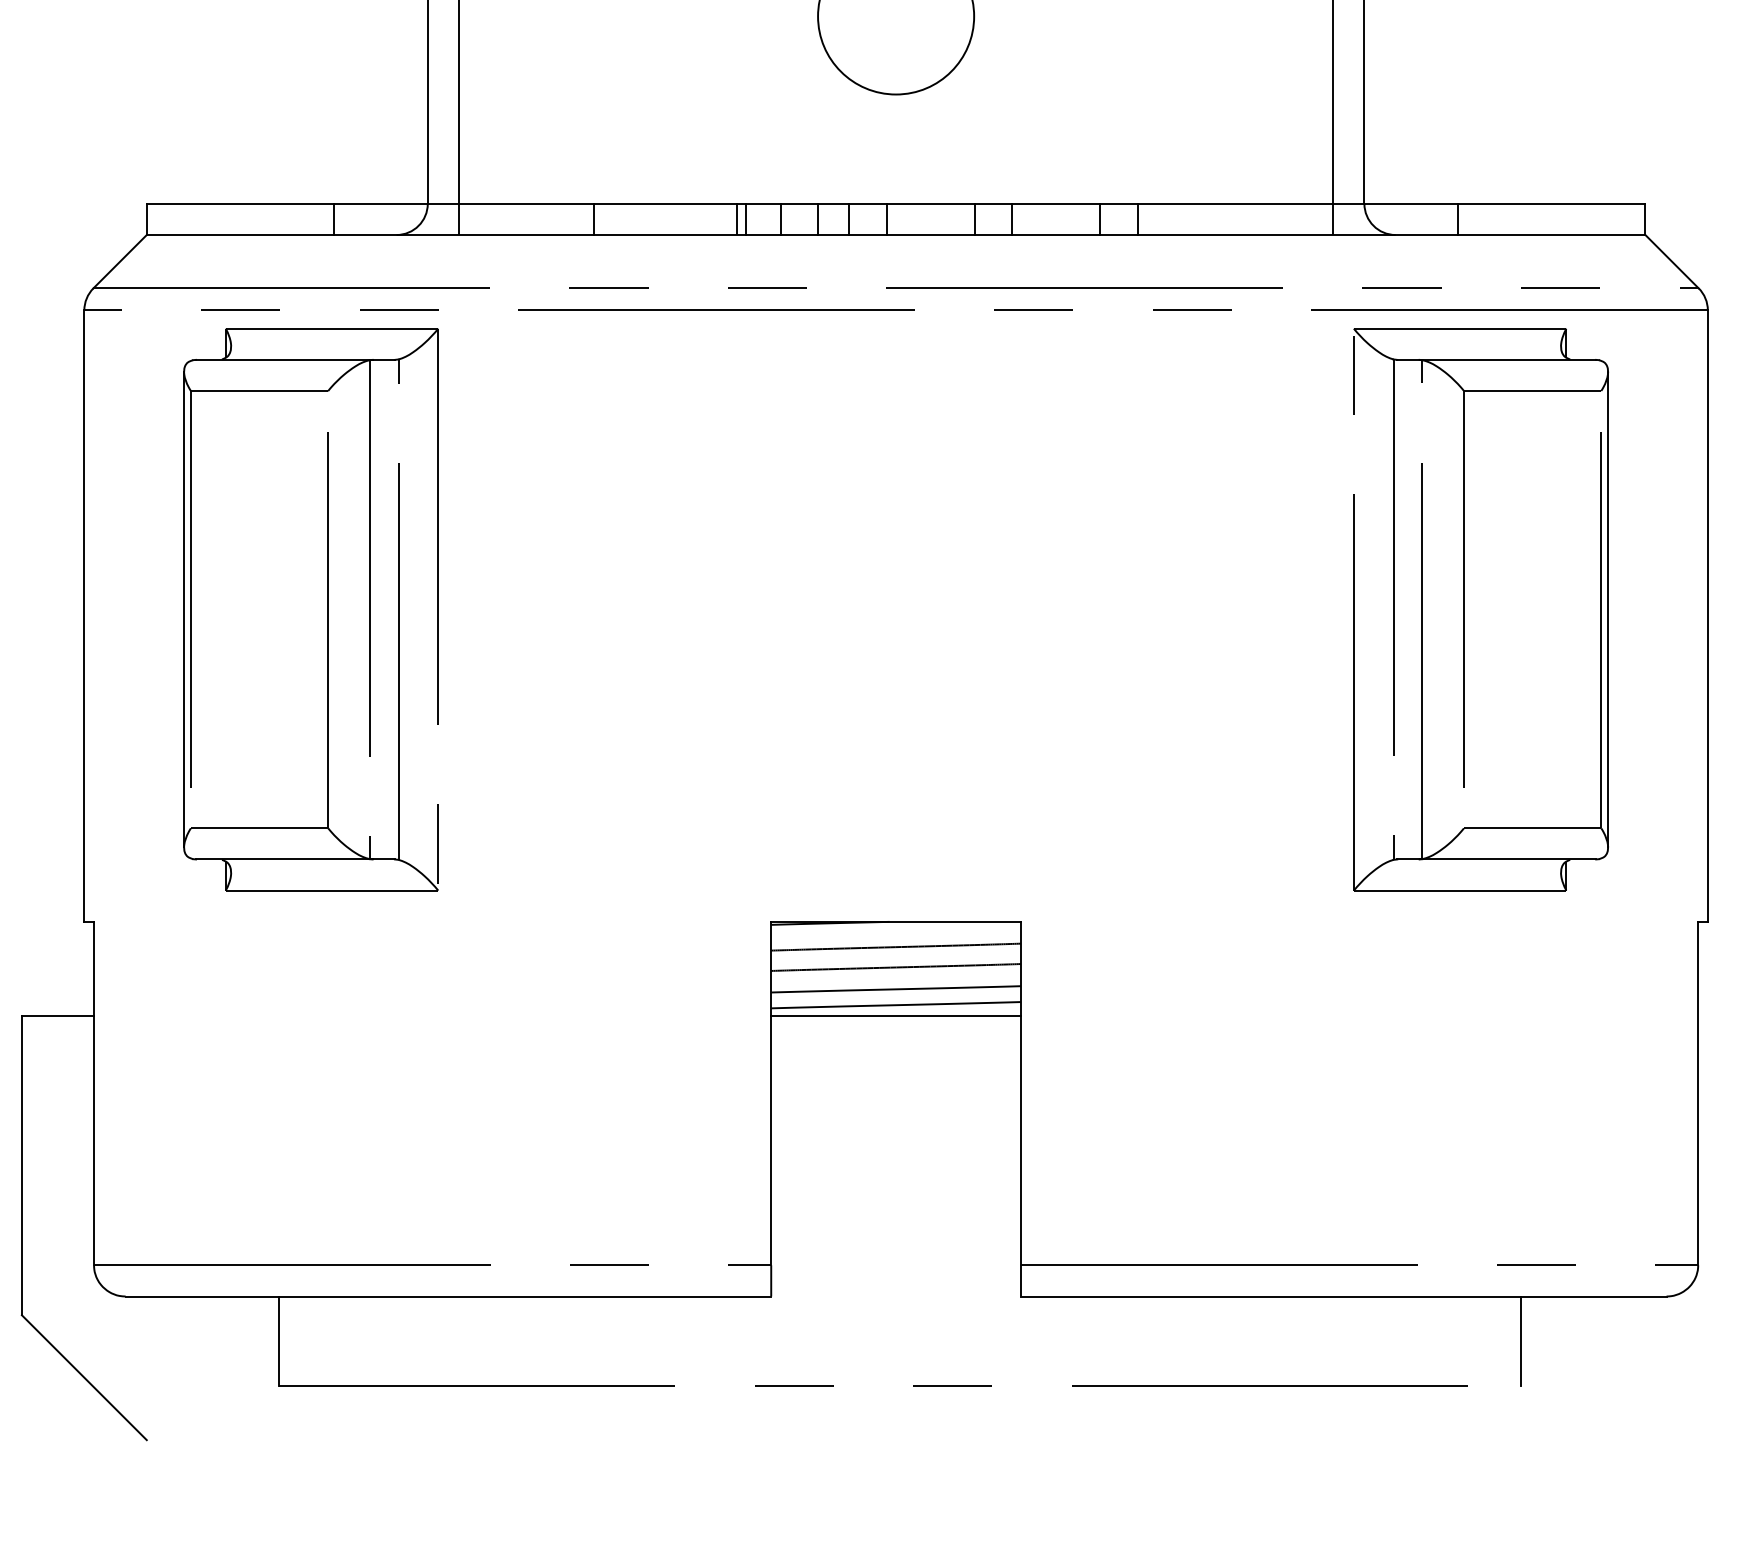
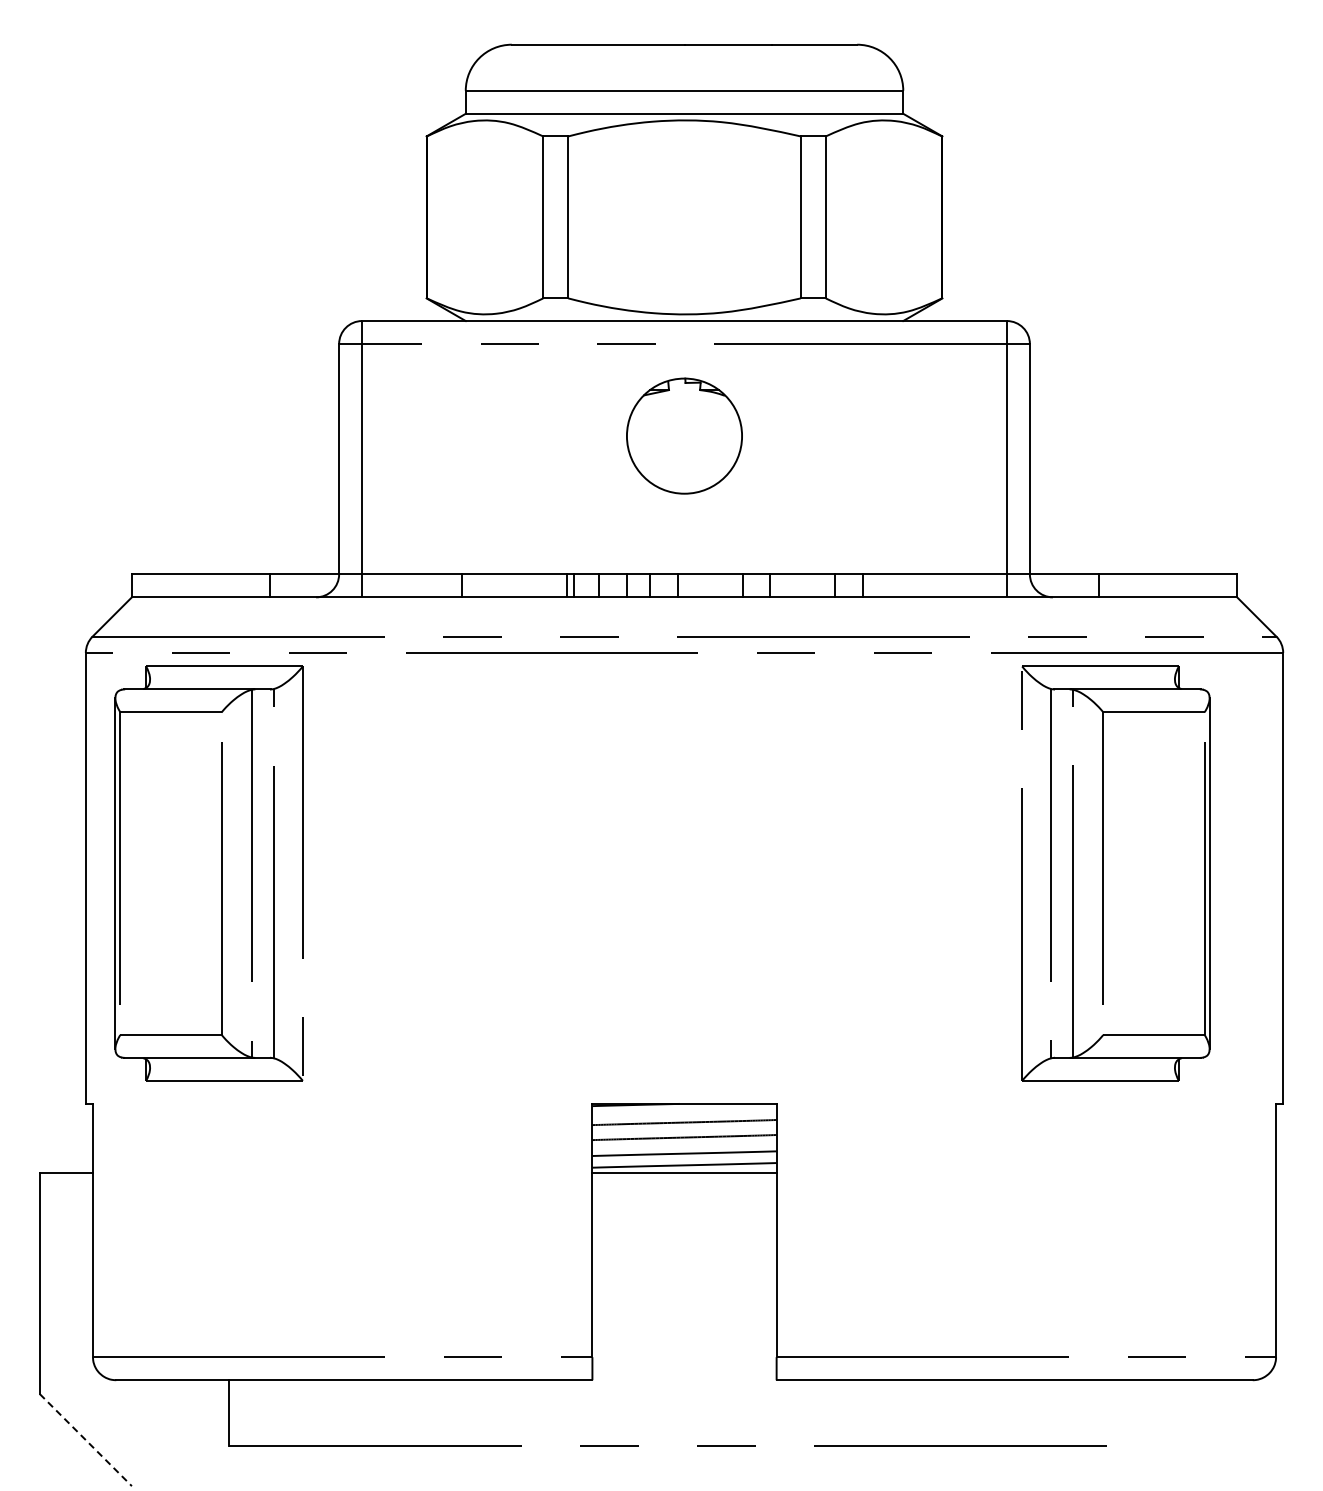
part: (327, 609) -> (221, 873), moved
line: (1521, 1341) -> (1145, 1413), removed
line: (85, 1378) -> (86, 1440), solid -> dashed

